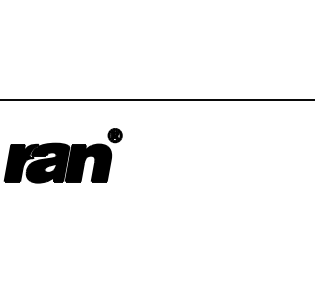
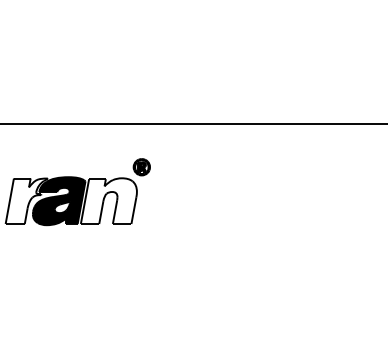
fill: (21, 162) -> (26, 200), removed
fill: (88, 162) -> (109, 200), removed

